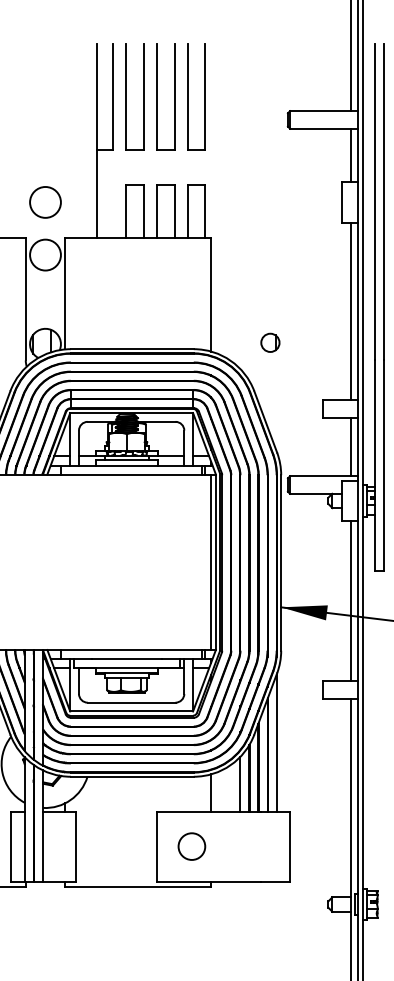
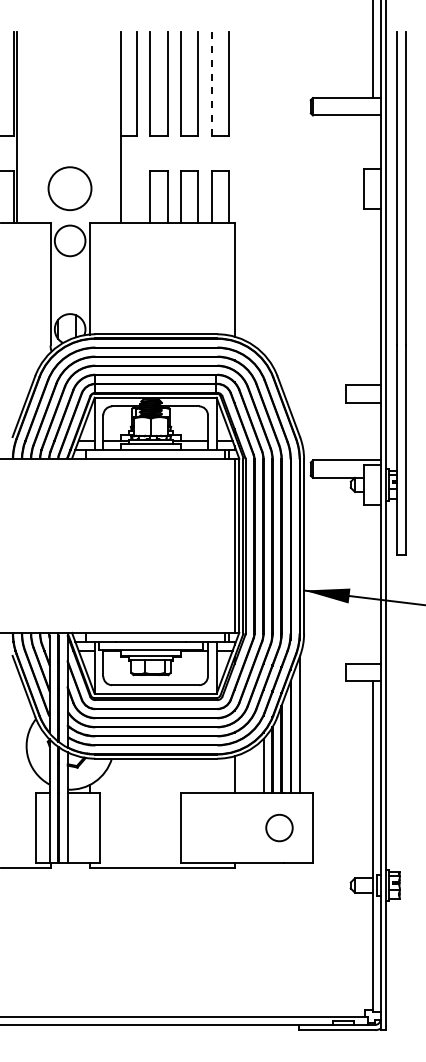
line: (187, 96) -> (211, 83), solid -> dashed
line: (350, 154) -> (372, 141), removed
circle: (45, 202) -> (70, 188), size x1.4
line: (350, 311) -> (372, 296), removed
part: (270, 342) -> (293, 327), removed
line: (350, 447) -> (372, 431), removed
line: (350, 600) -> (372, 583), removed
circle: (191, 846) -> (279, 827), moved

